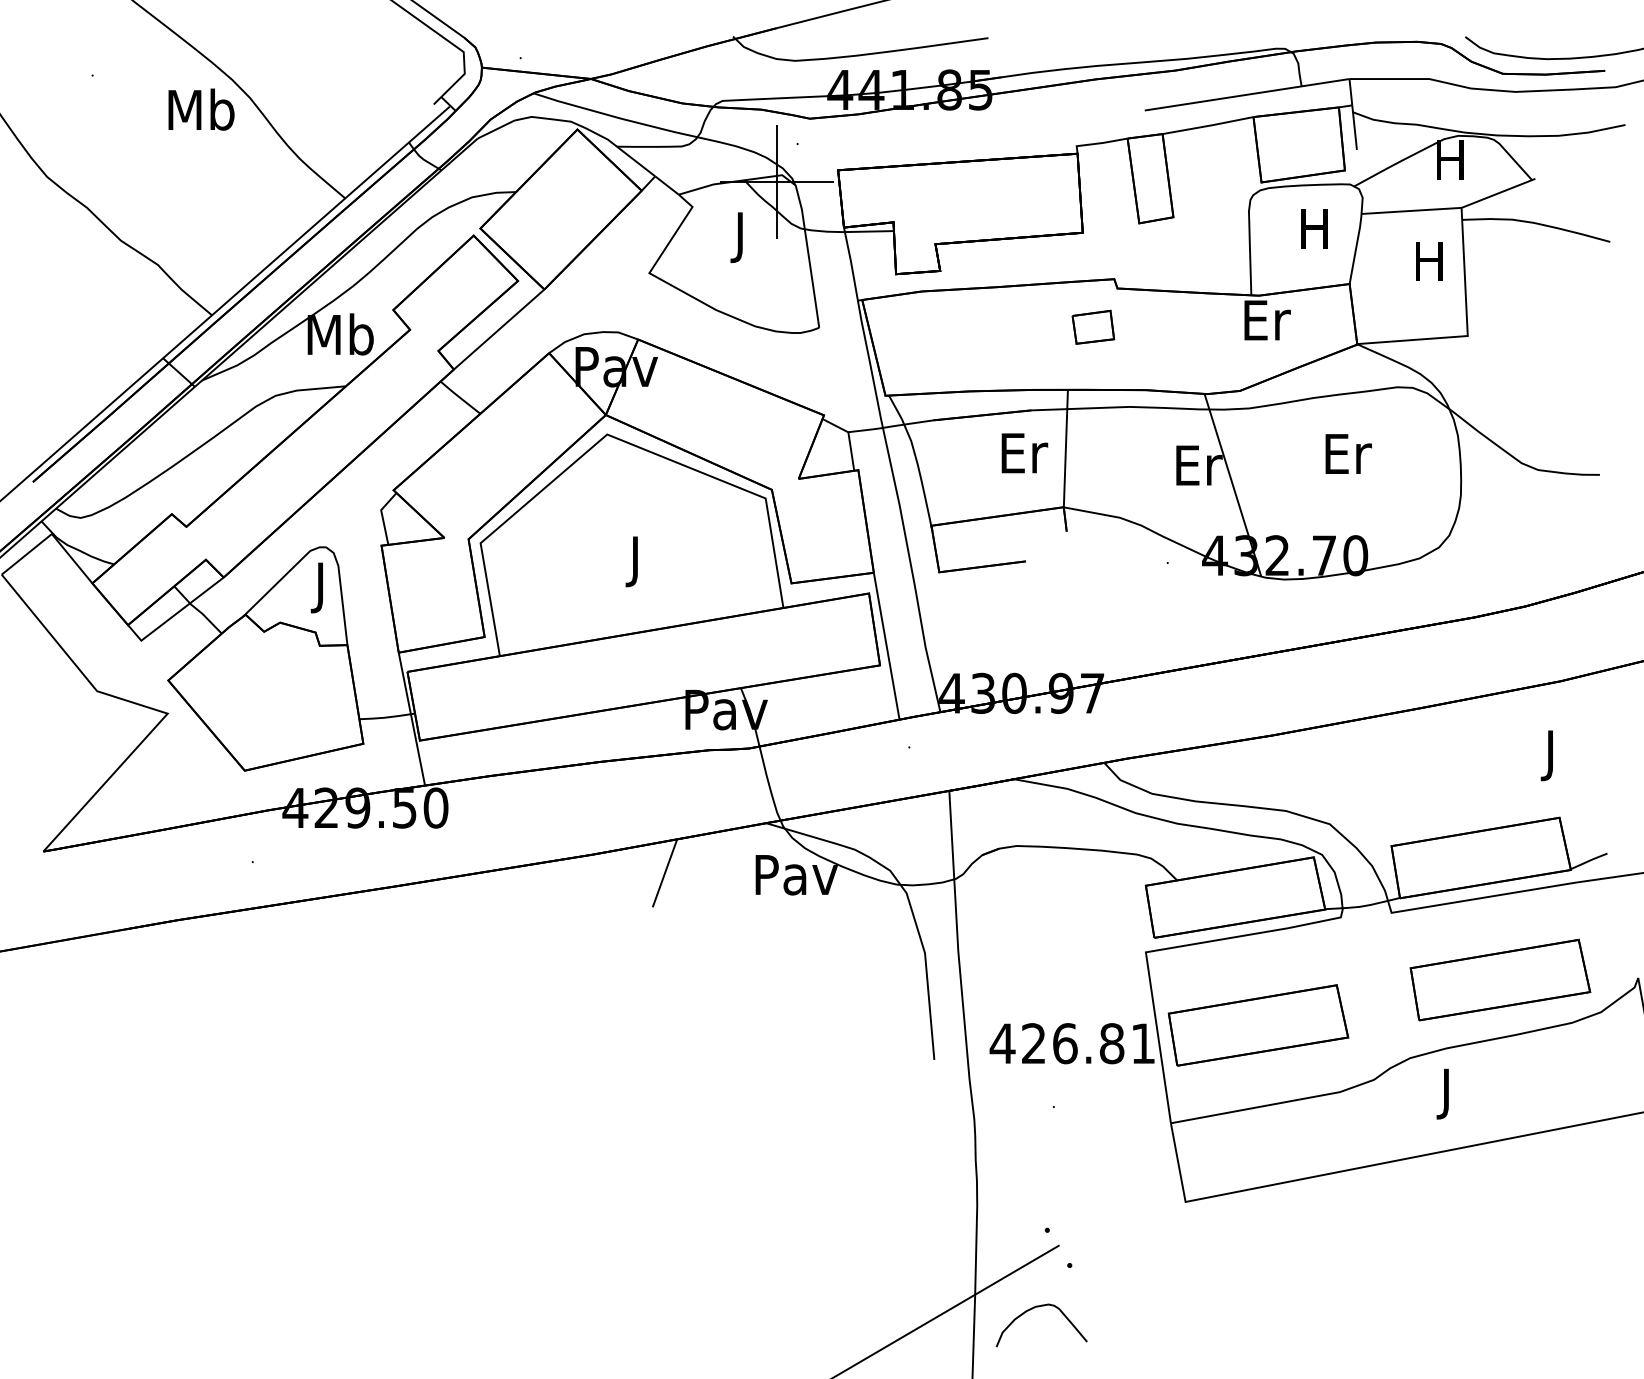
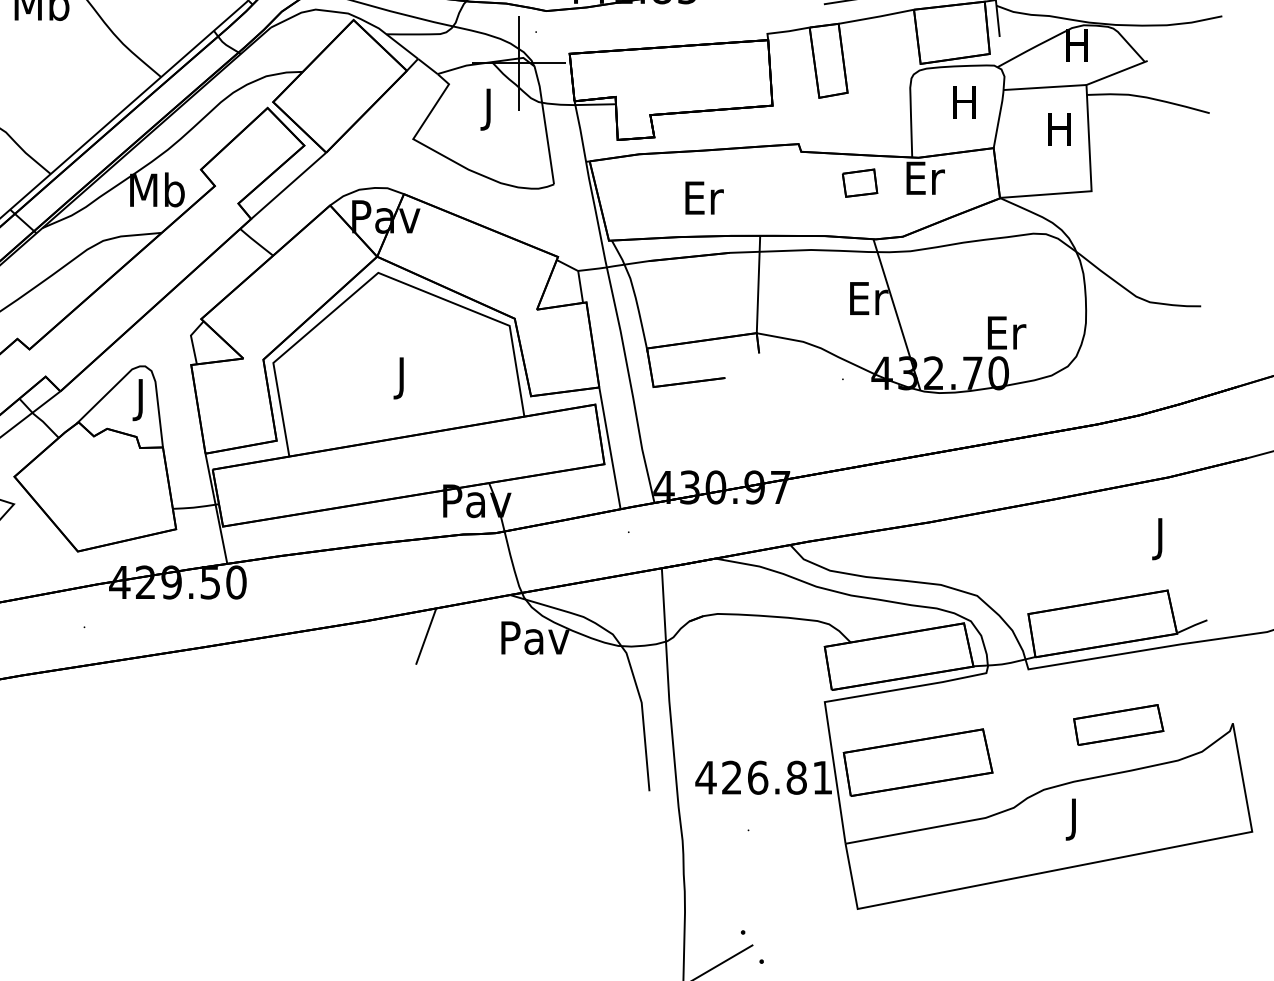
part: (1093, 326) -> (860, 182), moved
text: (1024, 453) -> (704, 198), moved
text: (1348, 453) -> (1006, 332), moved
part: (1500, 979) -> (1118, 724), size x0.6

